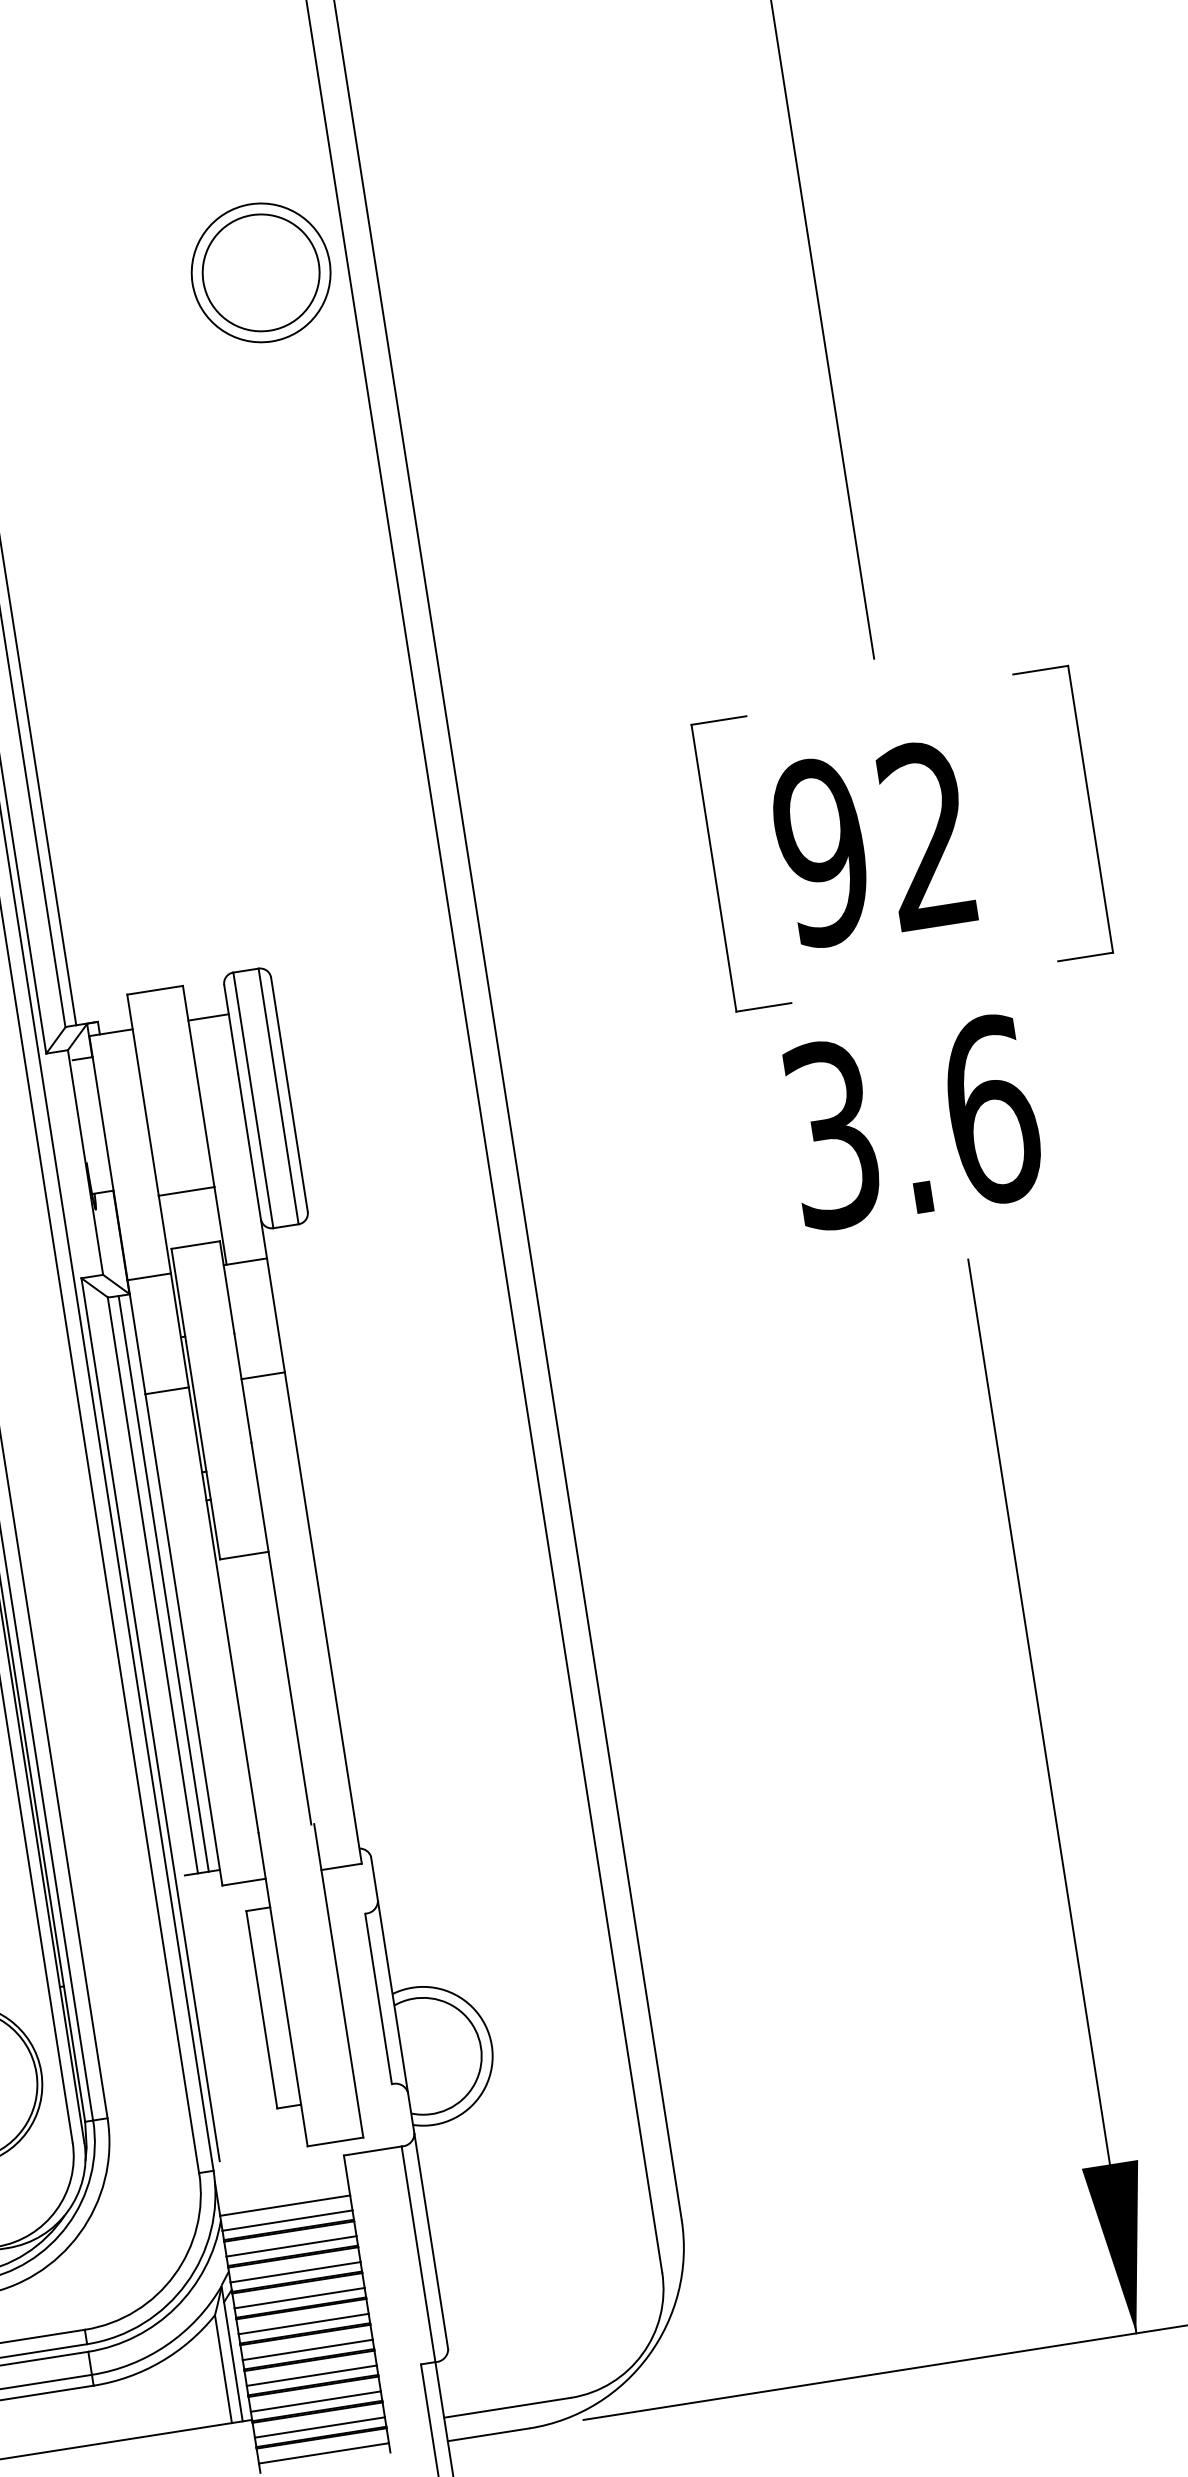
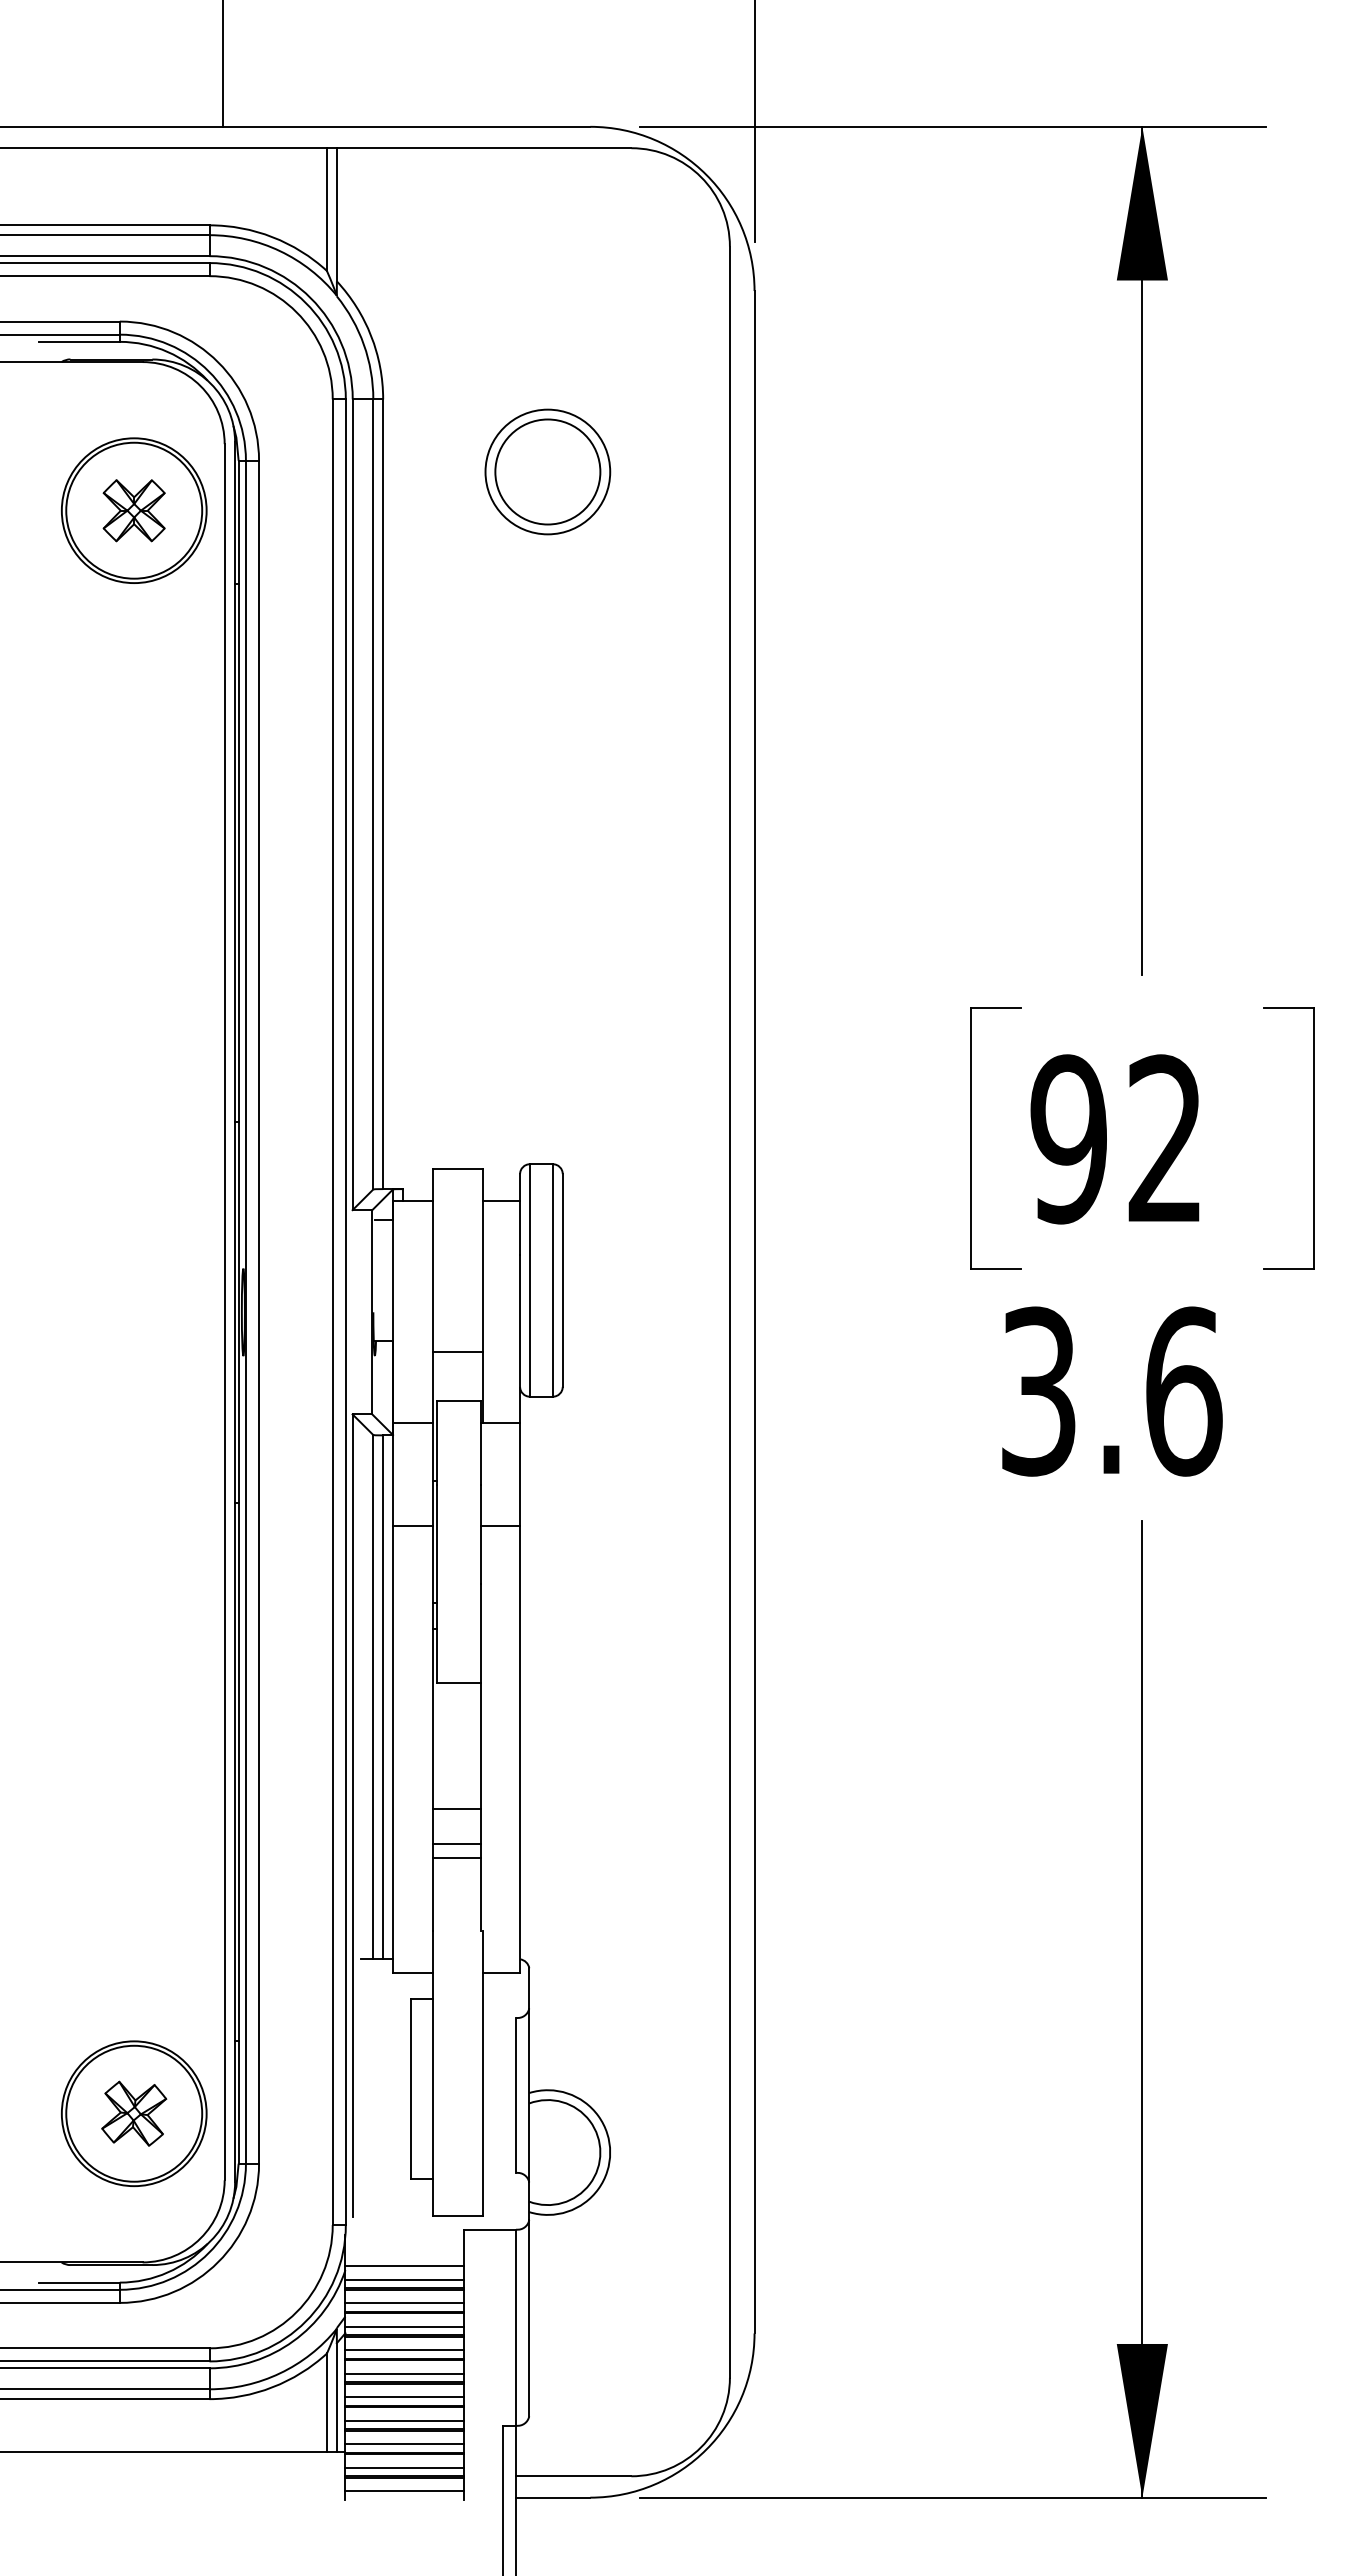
part: (260, 272) -> (547, 471), moved
line: (263, 1693) -> (456, 1808), added
line: (269, 1733) -> (456, 1844), added
line: (271, 1747) -> (456, 1857), added

